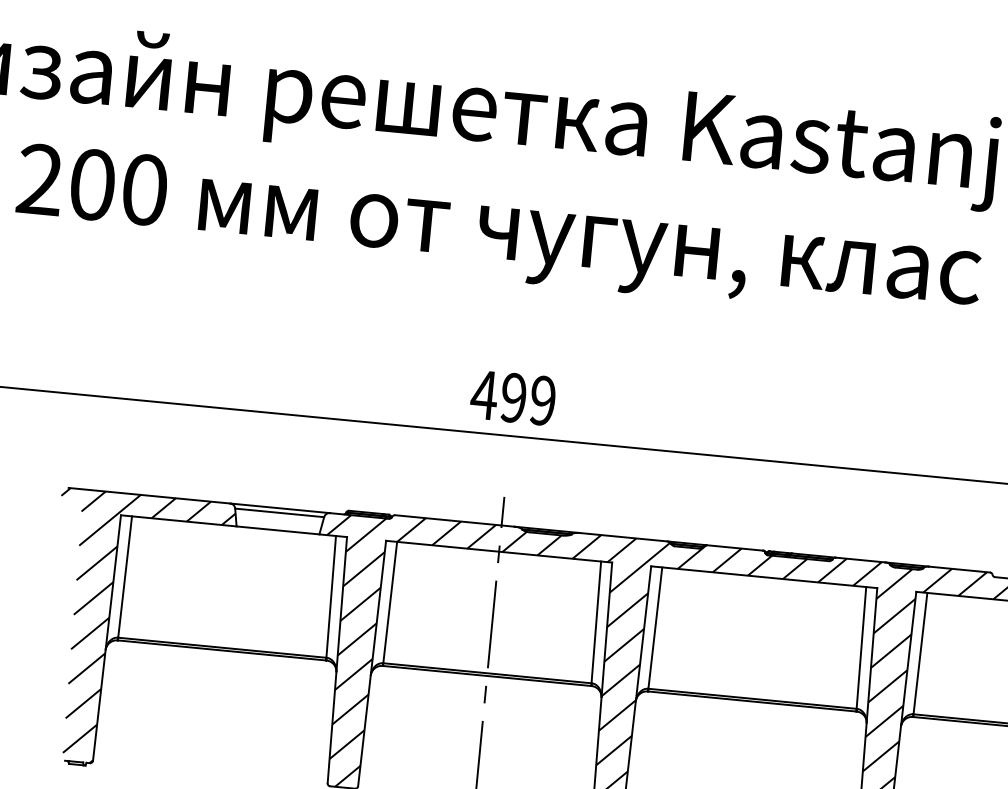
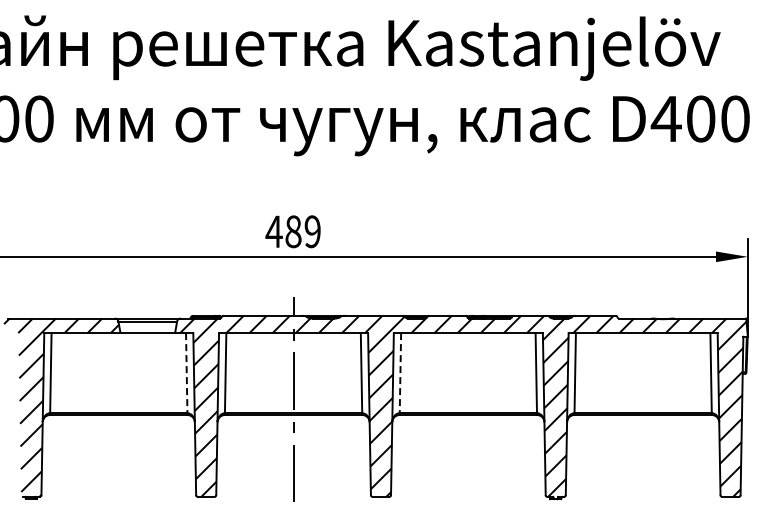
text: (513, 397) -> (293, 231), 499 -> 489
line: (330, 597) -> (186, 373), solid -> dashed
line: (655, 628) -> (400, 373), solid -> dashed

